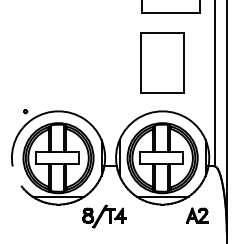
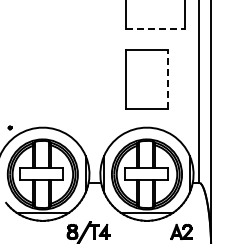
line: (171, 12) -> (155, 28), solid -> dashed
line: (183, 62) -> (167, 78), solid -> dashed

